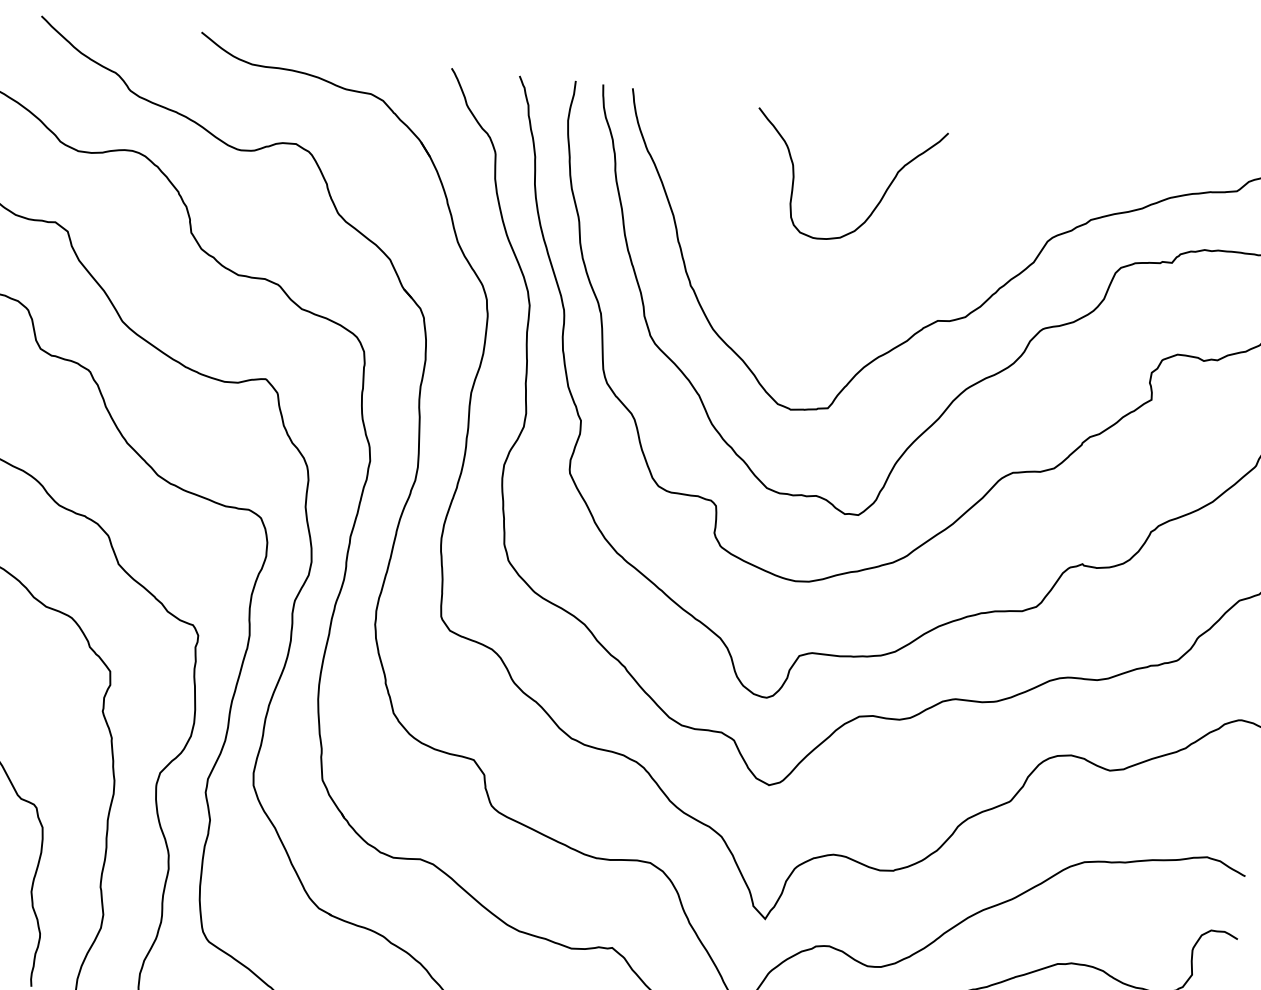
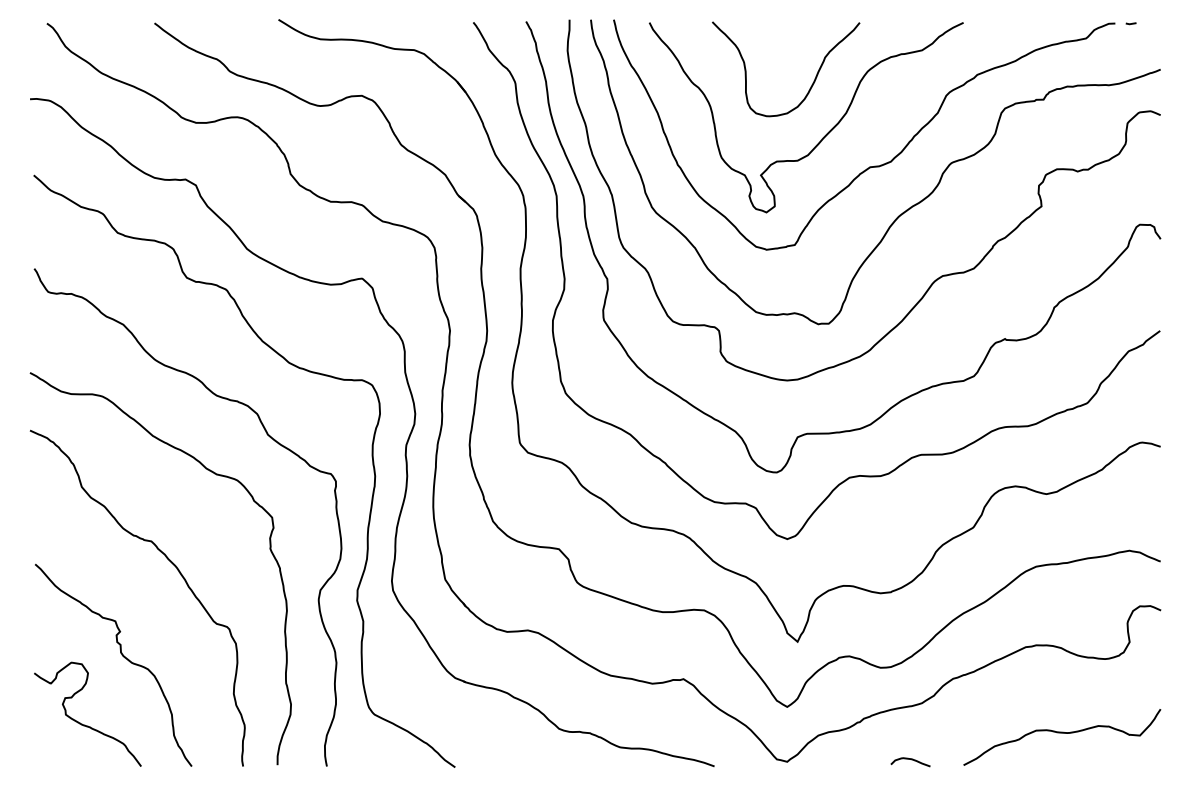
curve: (884, 272) -> (824, 135), added

